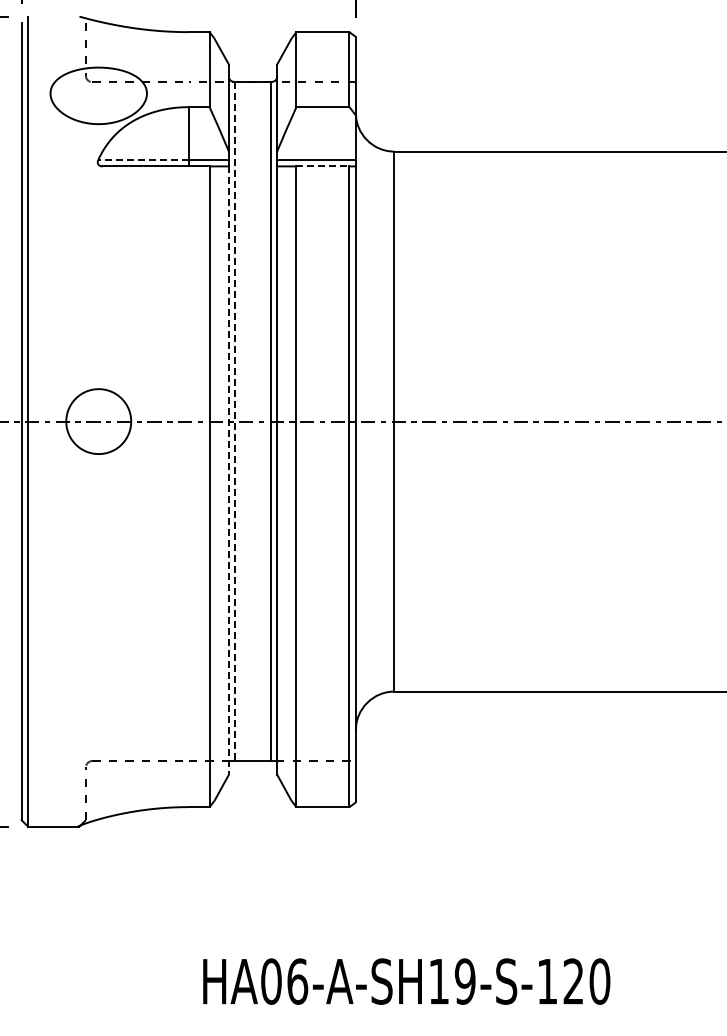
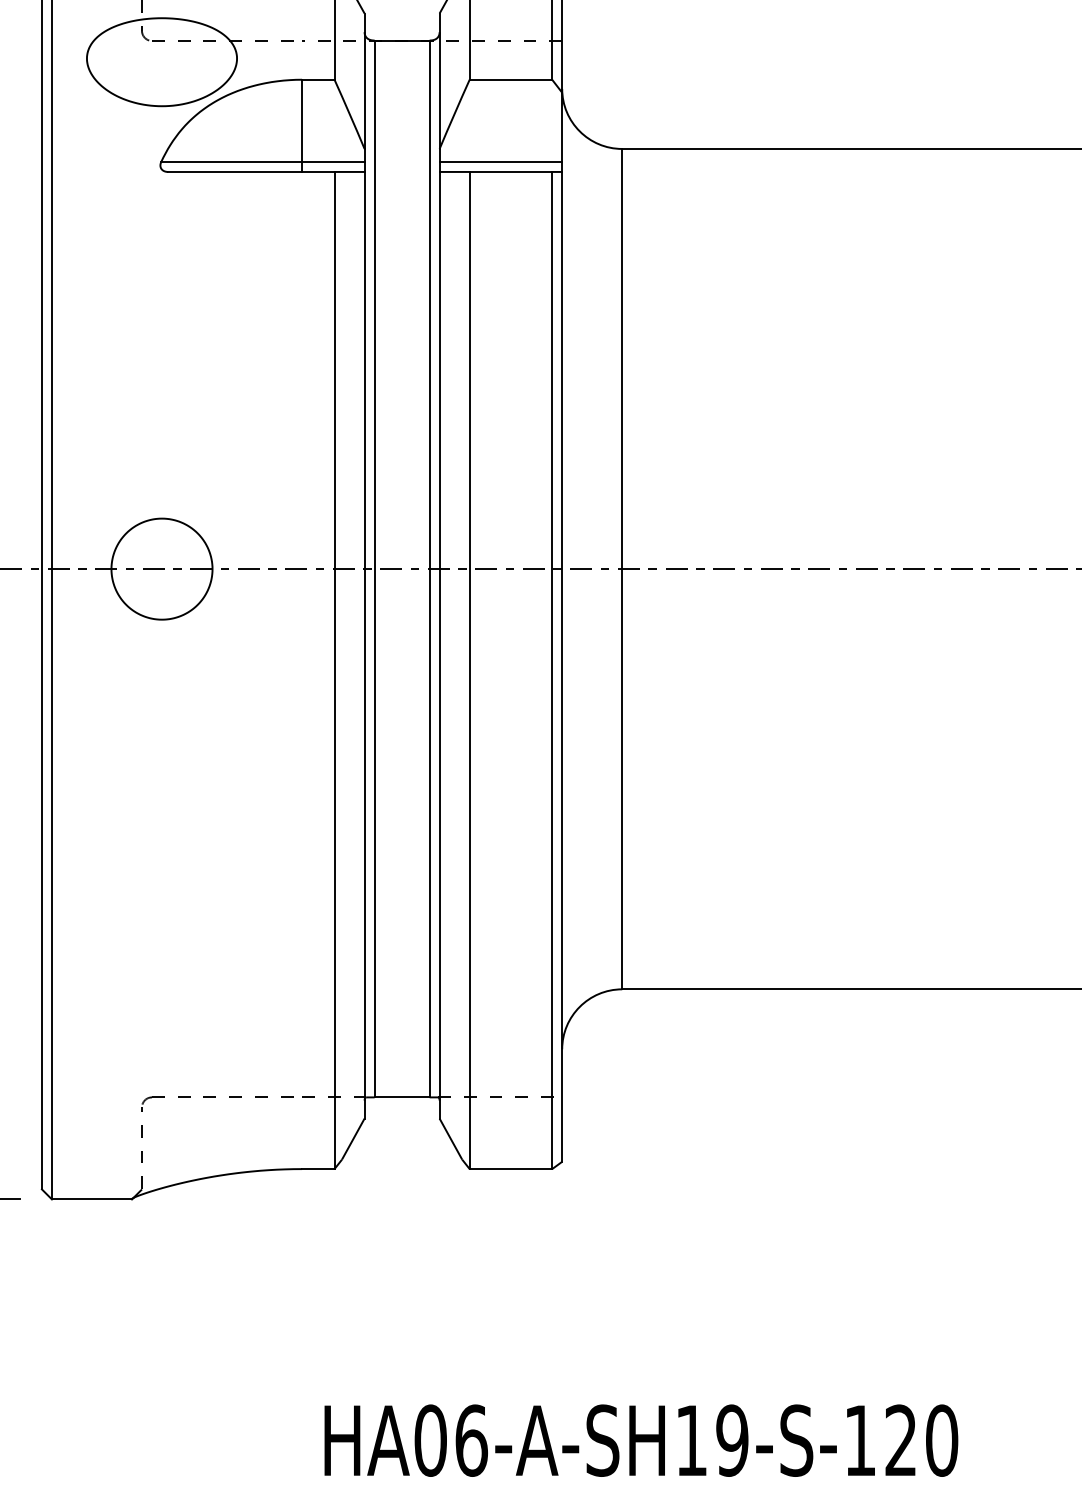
line: (143, 159) -> (231, 161), dashed -> solid
line: (322, 166) -> (510, 172), dashed -> solid
line: (235, 421) -> (374, 568), dashed -> solid
line: (228, 471) -> (363, 646), dashed -> solid

